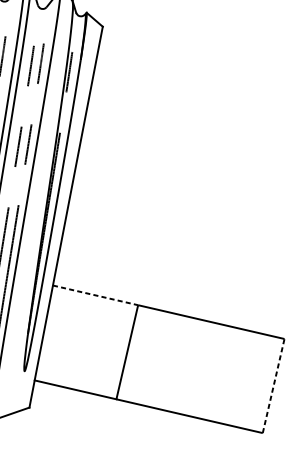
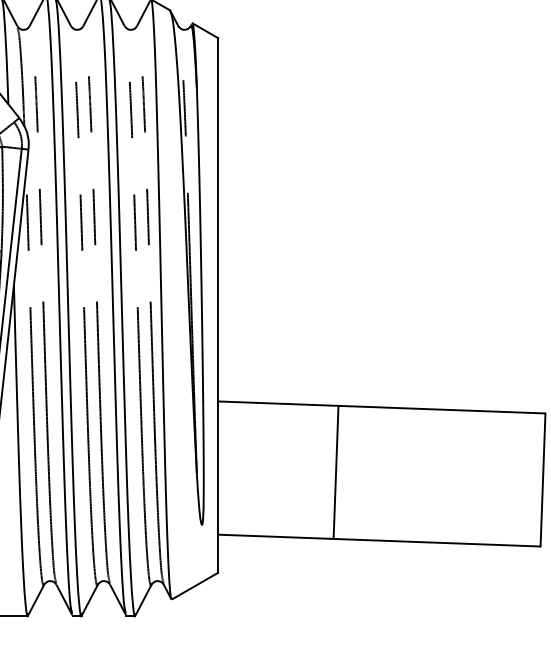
line: (95, 295) -> (278, 403), dashed -> solid
line: (273, 386) -> (543, 480), dashed -> solid

